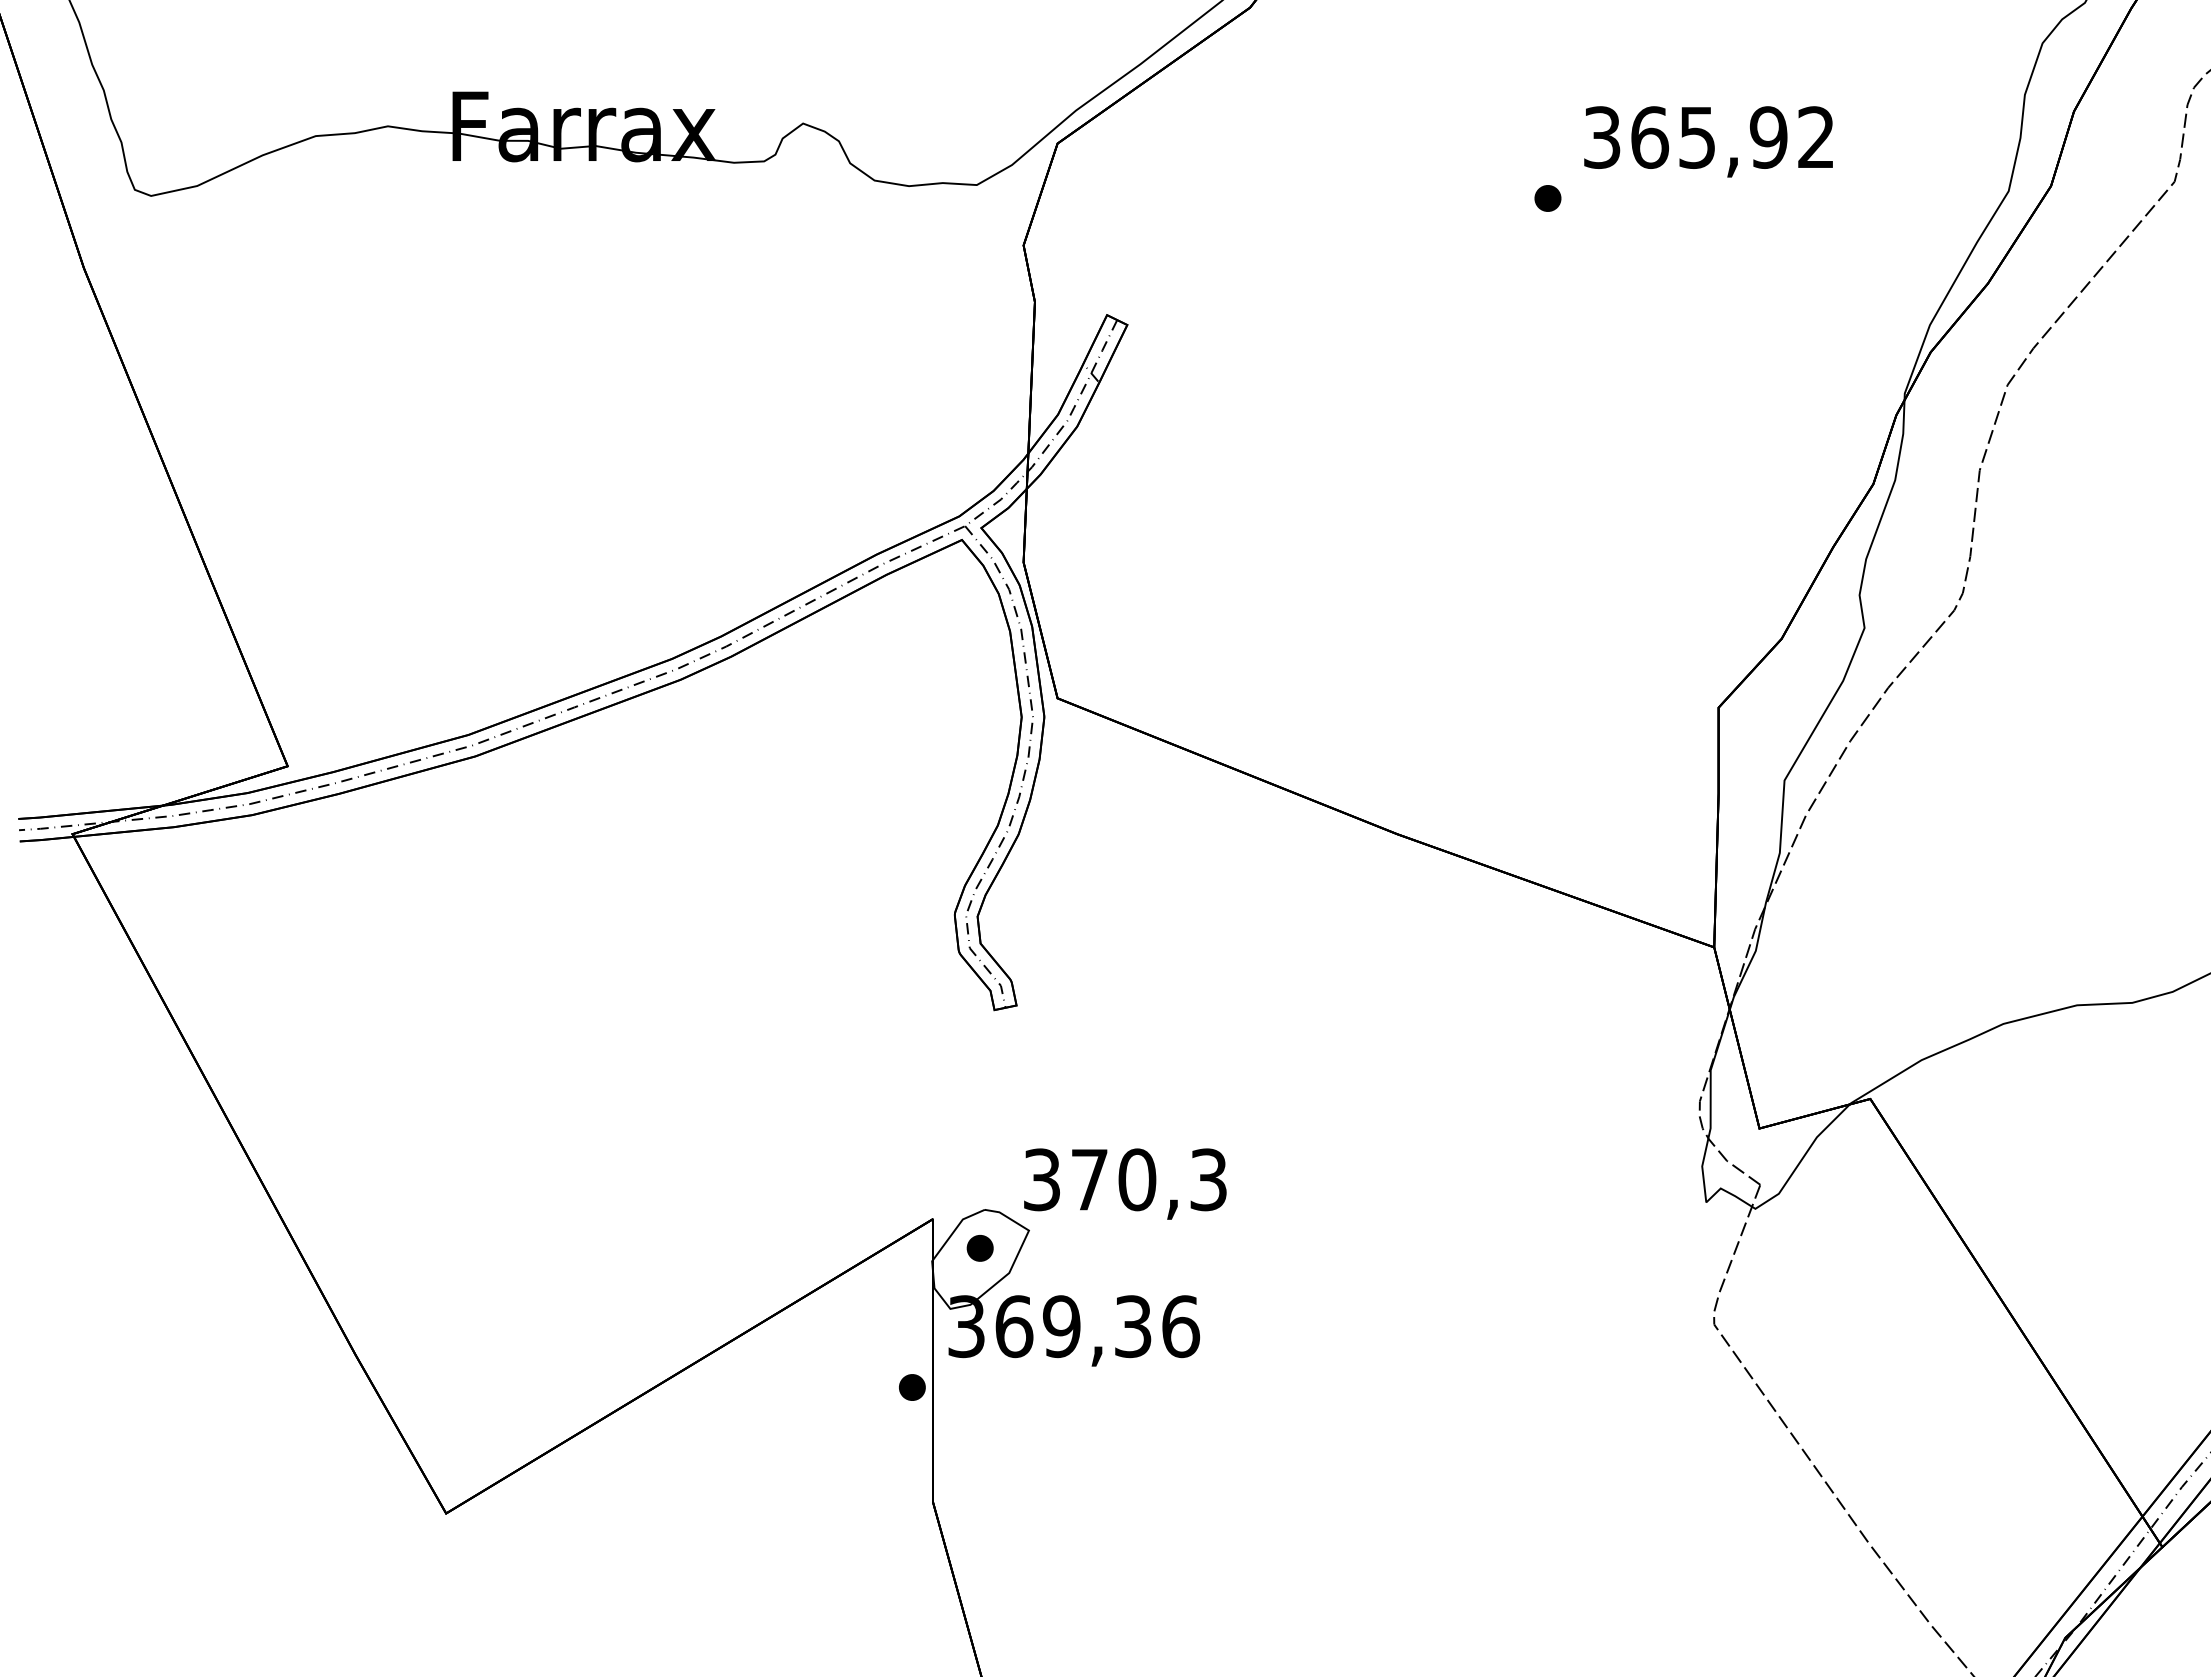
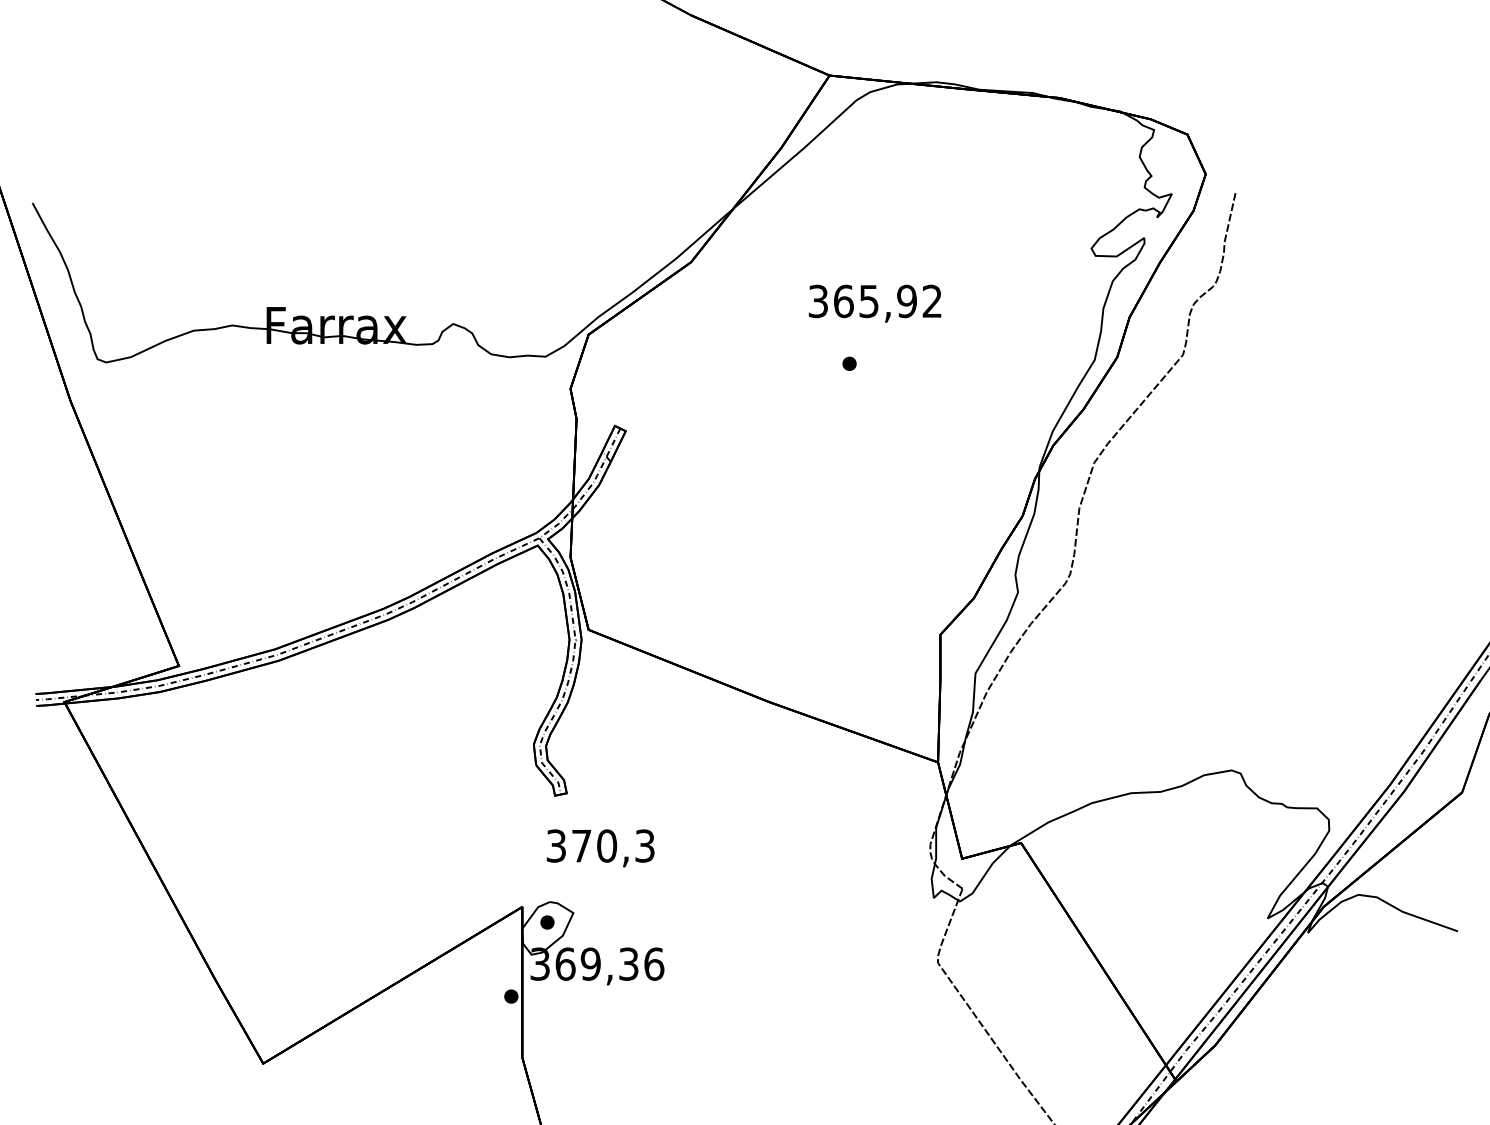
text: (1709, 141) -> (875, 303), moved
text: (1124, 1184) -> (600, 848), moved

